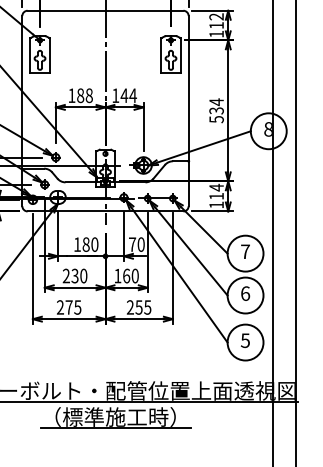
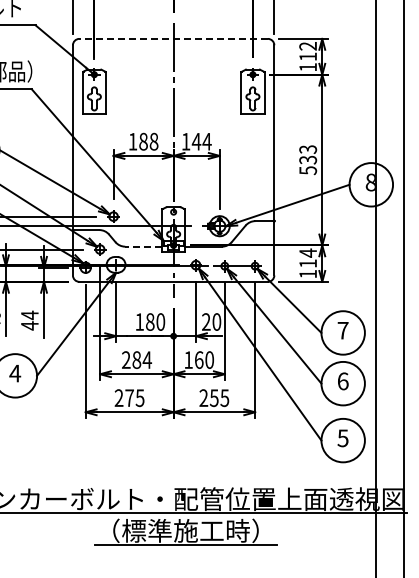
line: (105, 10) -> (173, 38), solid -> dashed
text: (216, 102) -> (308, 149), 534 -> 533
line: (80, 182) -> (143, 246), solid -> dashed
text: (132, 244) -> (206, 321), 70 -> 20
text: (79, 275) -> (142, 359), 230 -> 284

